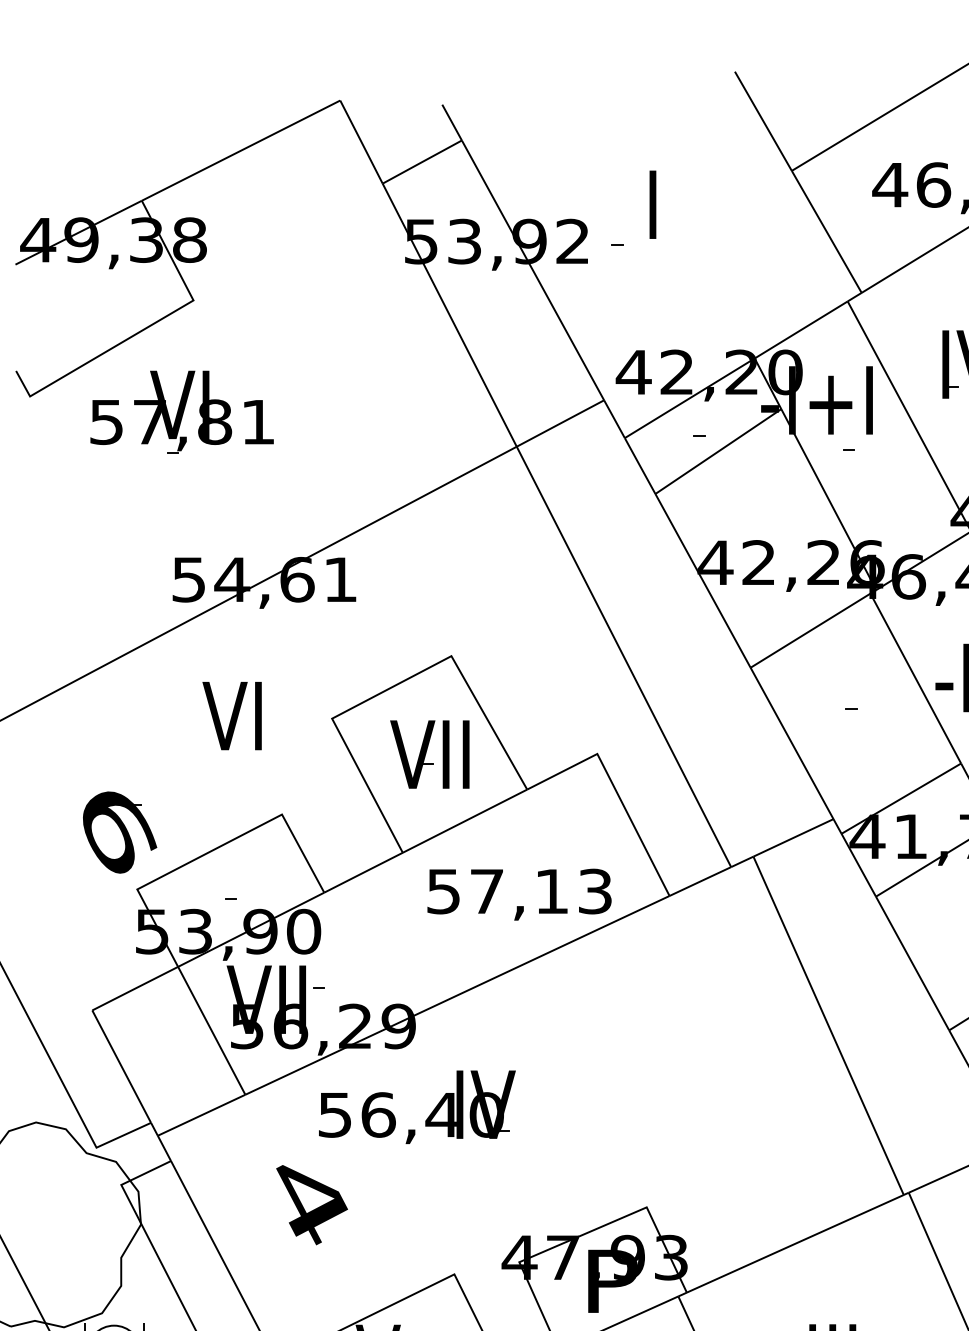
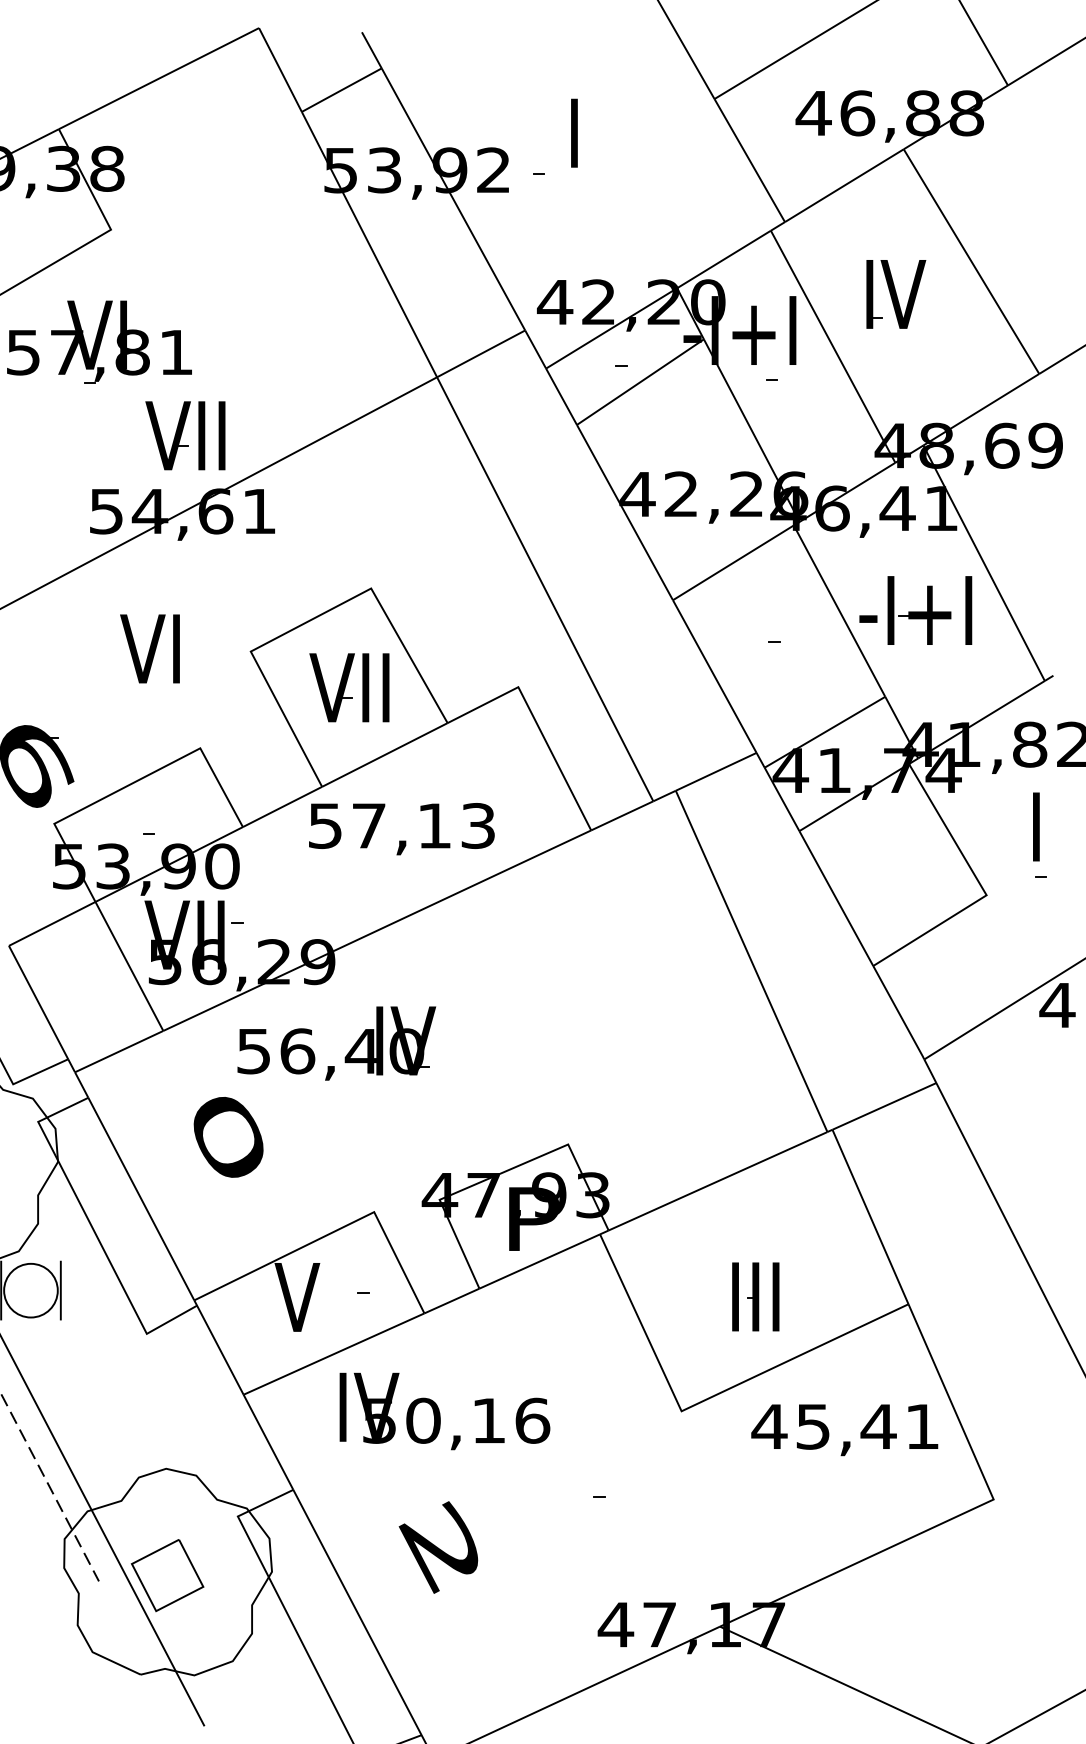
part: (267, 504) -> (185, 435), added
text: (519, 895) -> (401, 829), moved
text: (310, 1202) -> (229, 1139), 4 -> 0

